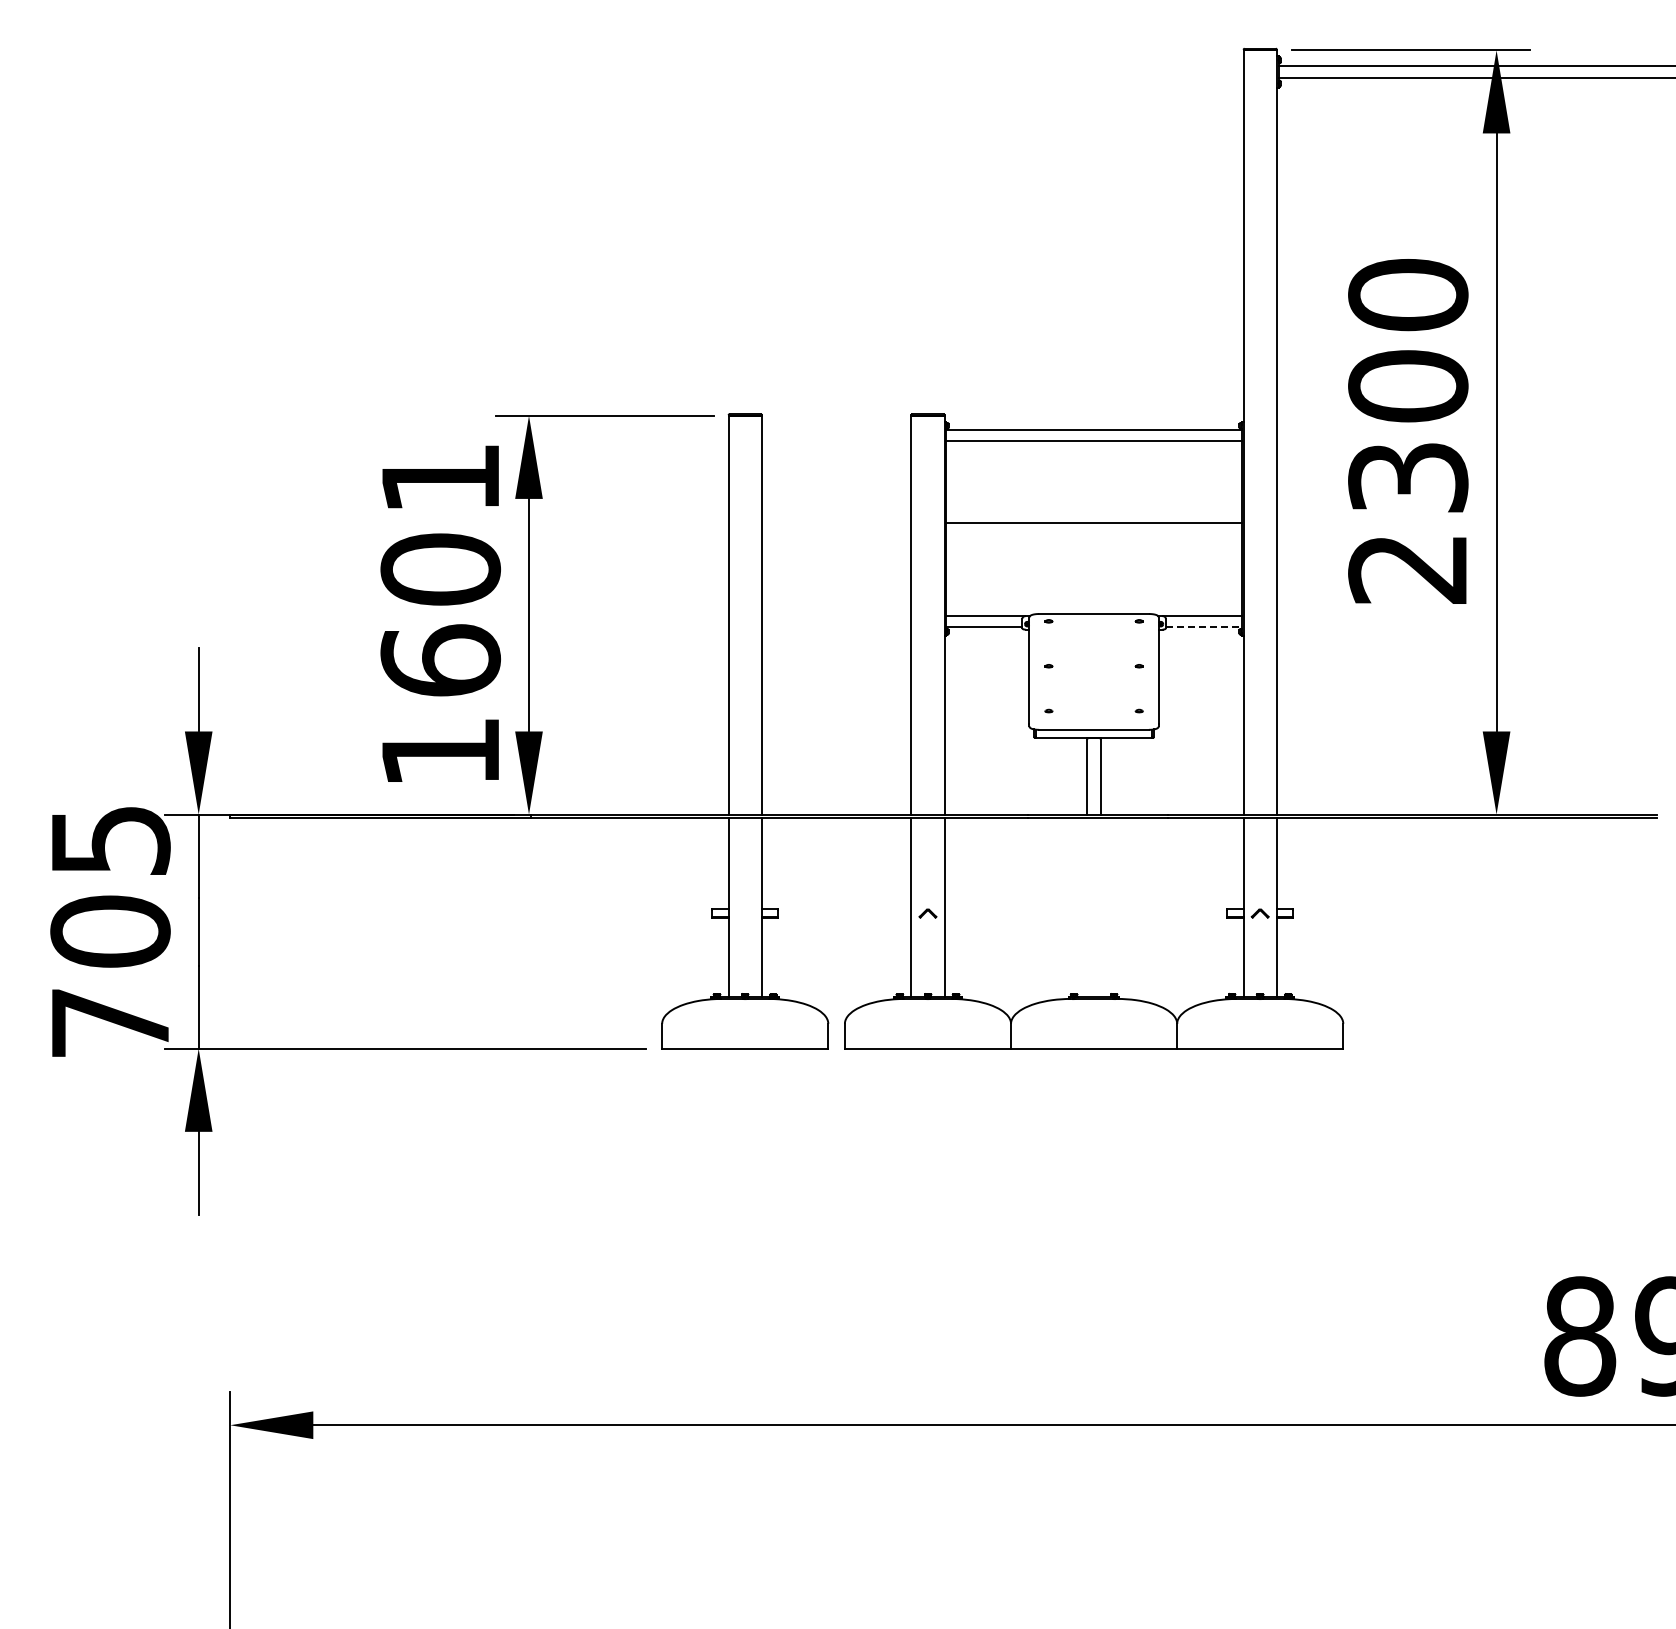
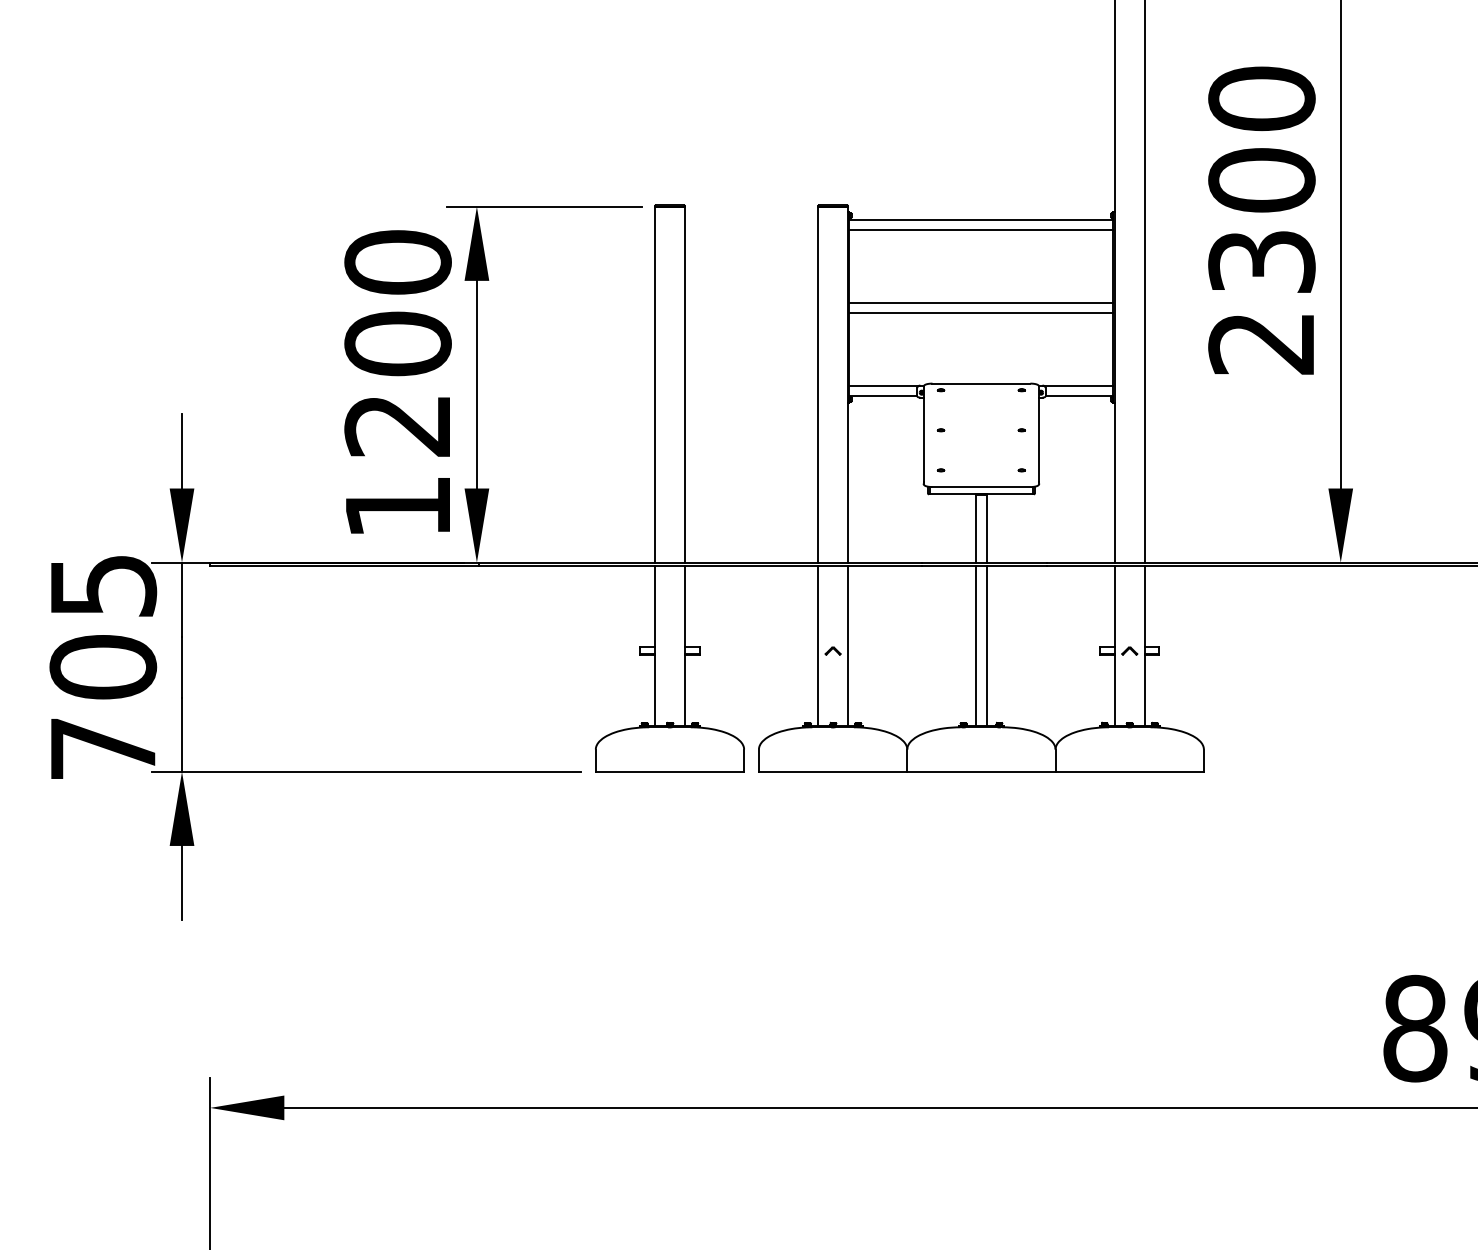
line: (1093, 534) -> (980, 312), added
text: (440, 569) -> (397, 343), 1601 -> 1200
line: (1204, 627) -> (1079, 395), dashed -> solid
line: (1087, 907) -> (975, 645), added
line: (1100, 907) -> (987, 645), added

